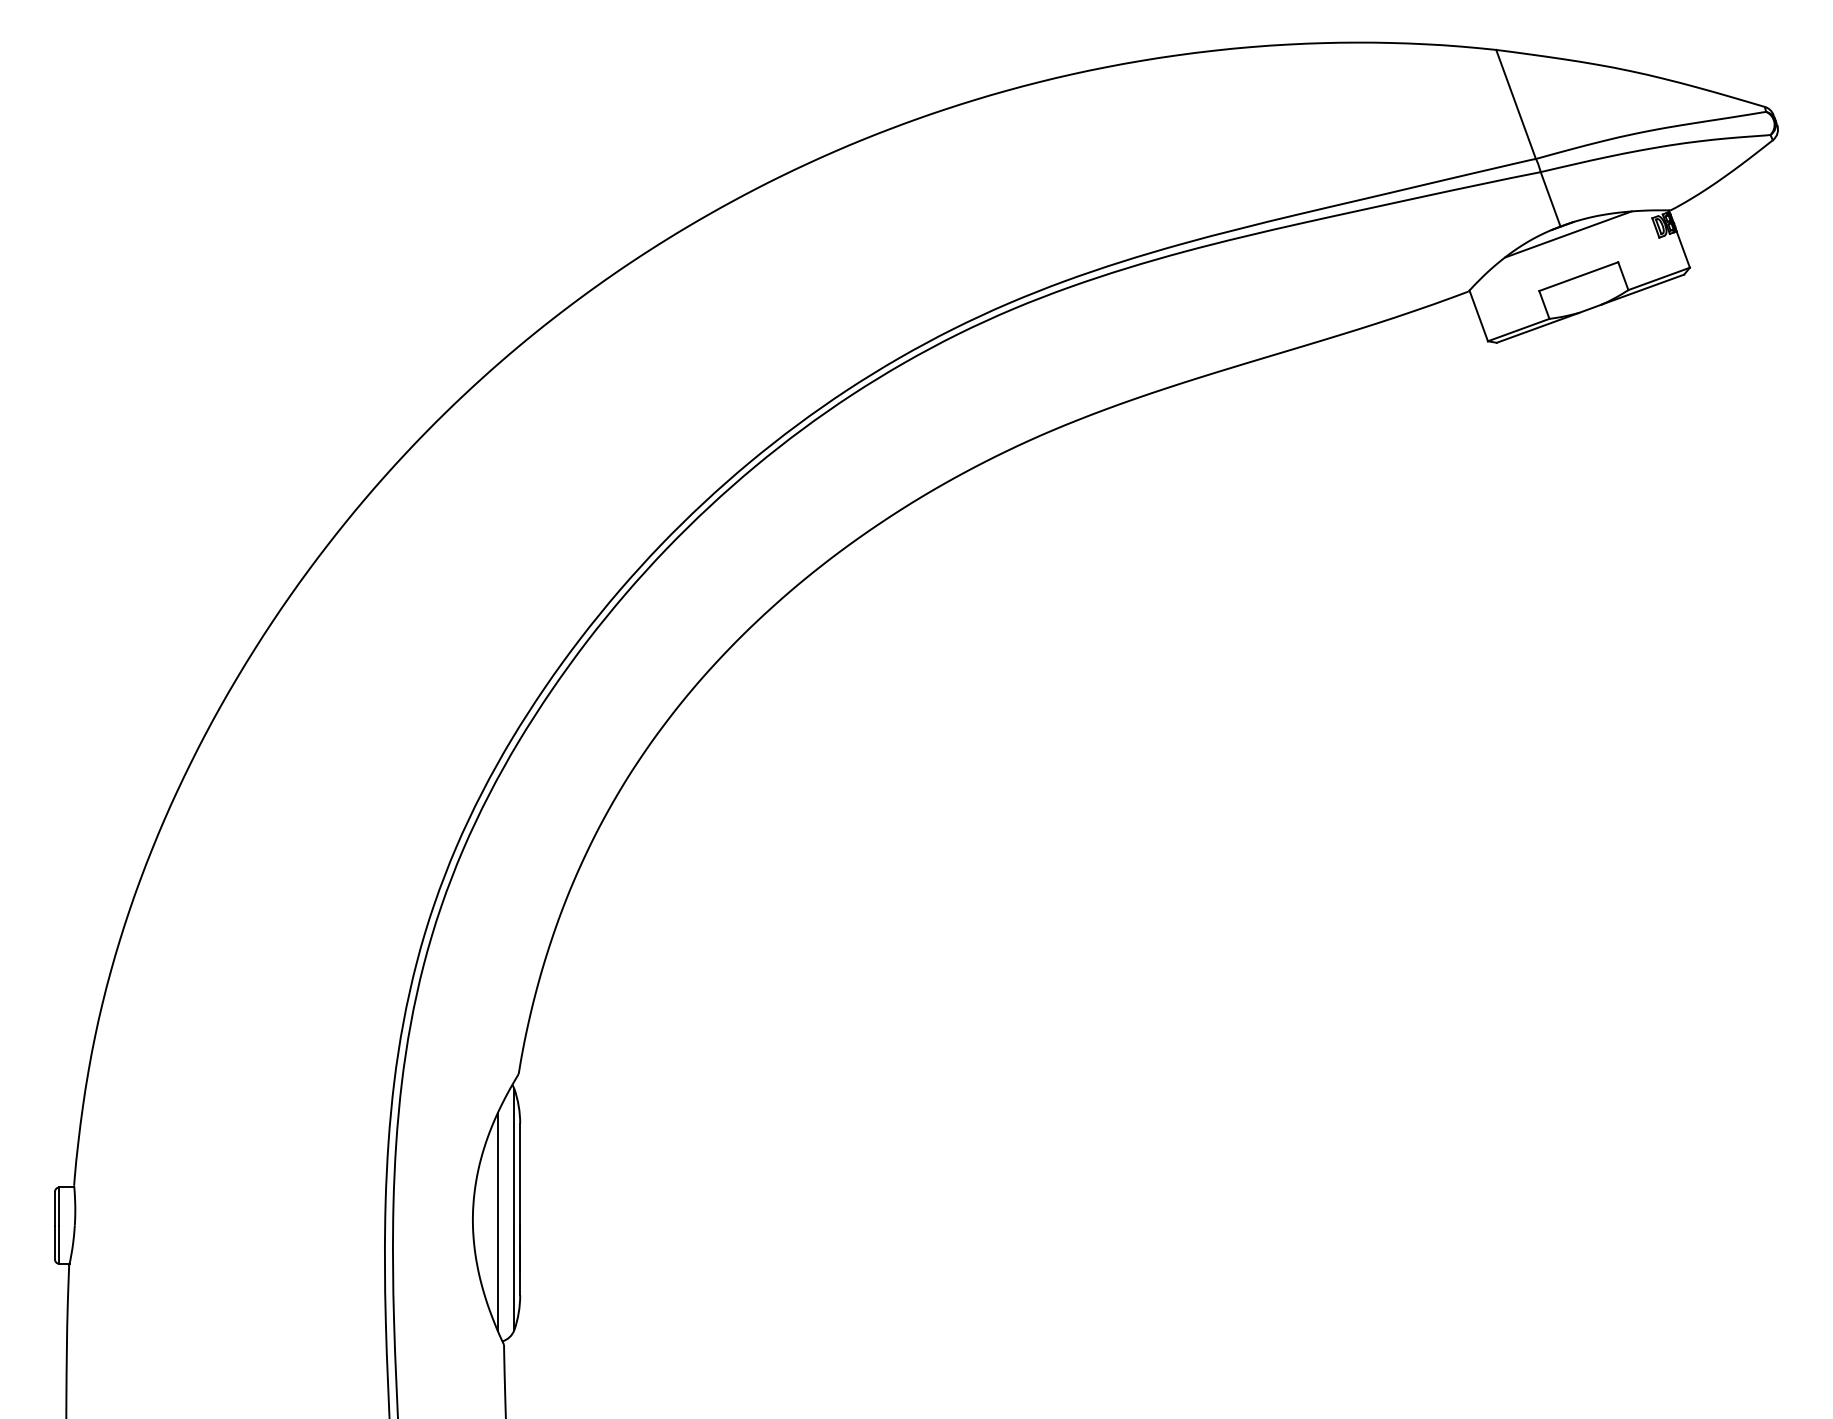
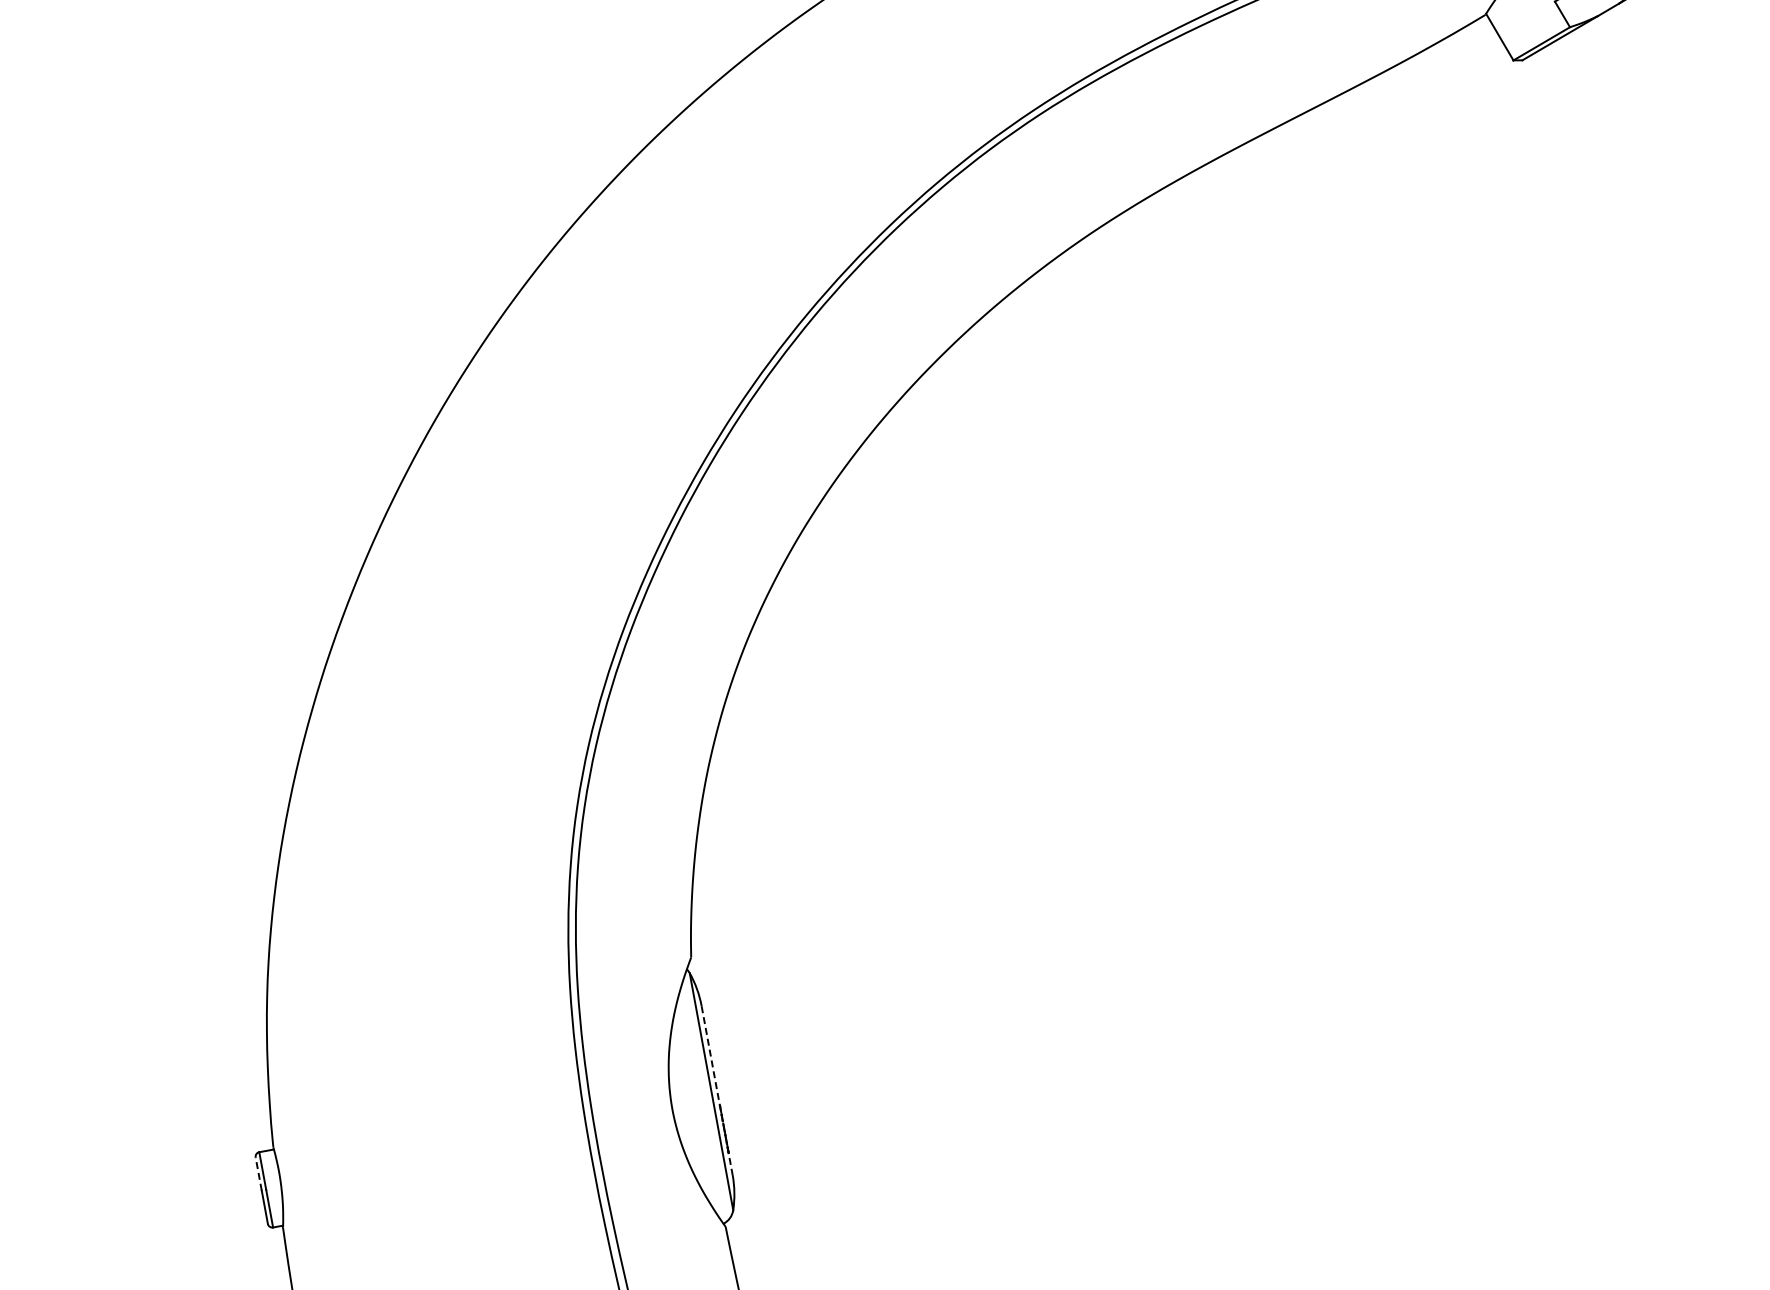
line: (54, 1208) -> (258, 1173), solid -> dashed
line: (520, 1209) -> (717, 1090), solid -> dashed
line: (497, 1221) -> (696, 1106), removed

